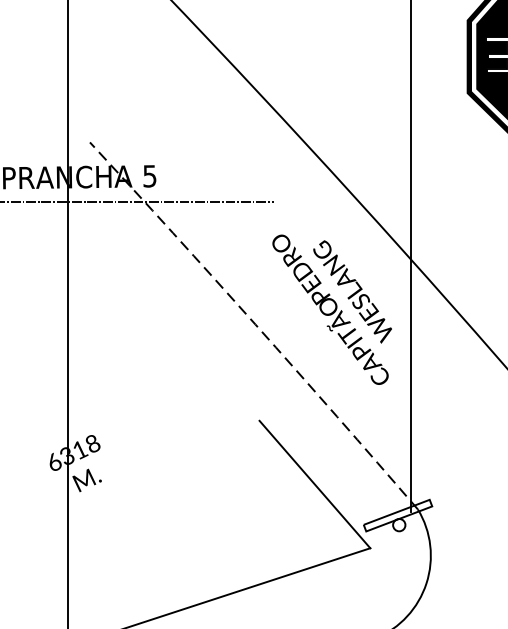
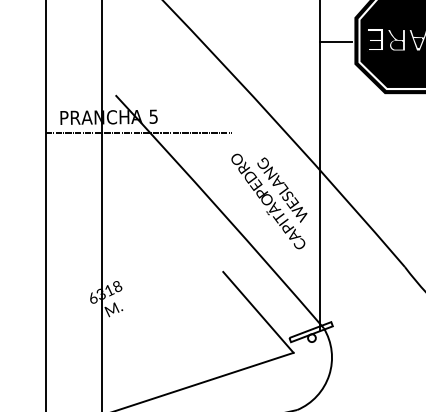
line: (436, 59) -> (335, 42), added
arc: (255, 323) -> (220, 210), dashed -> solid

